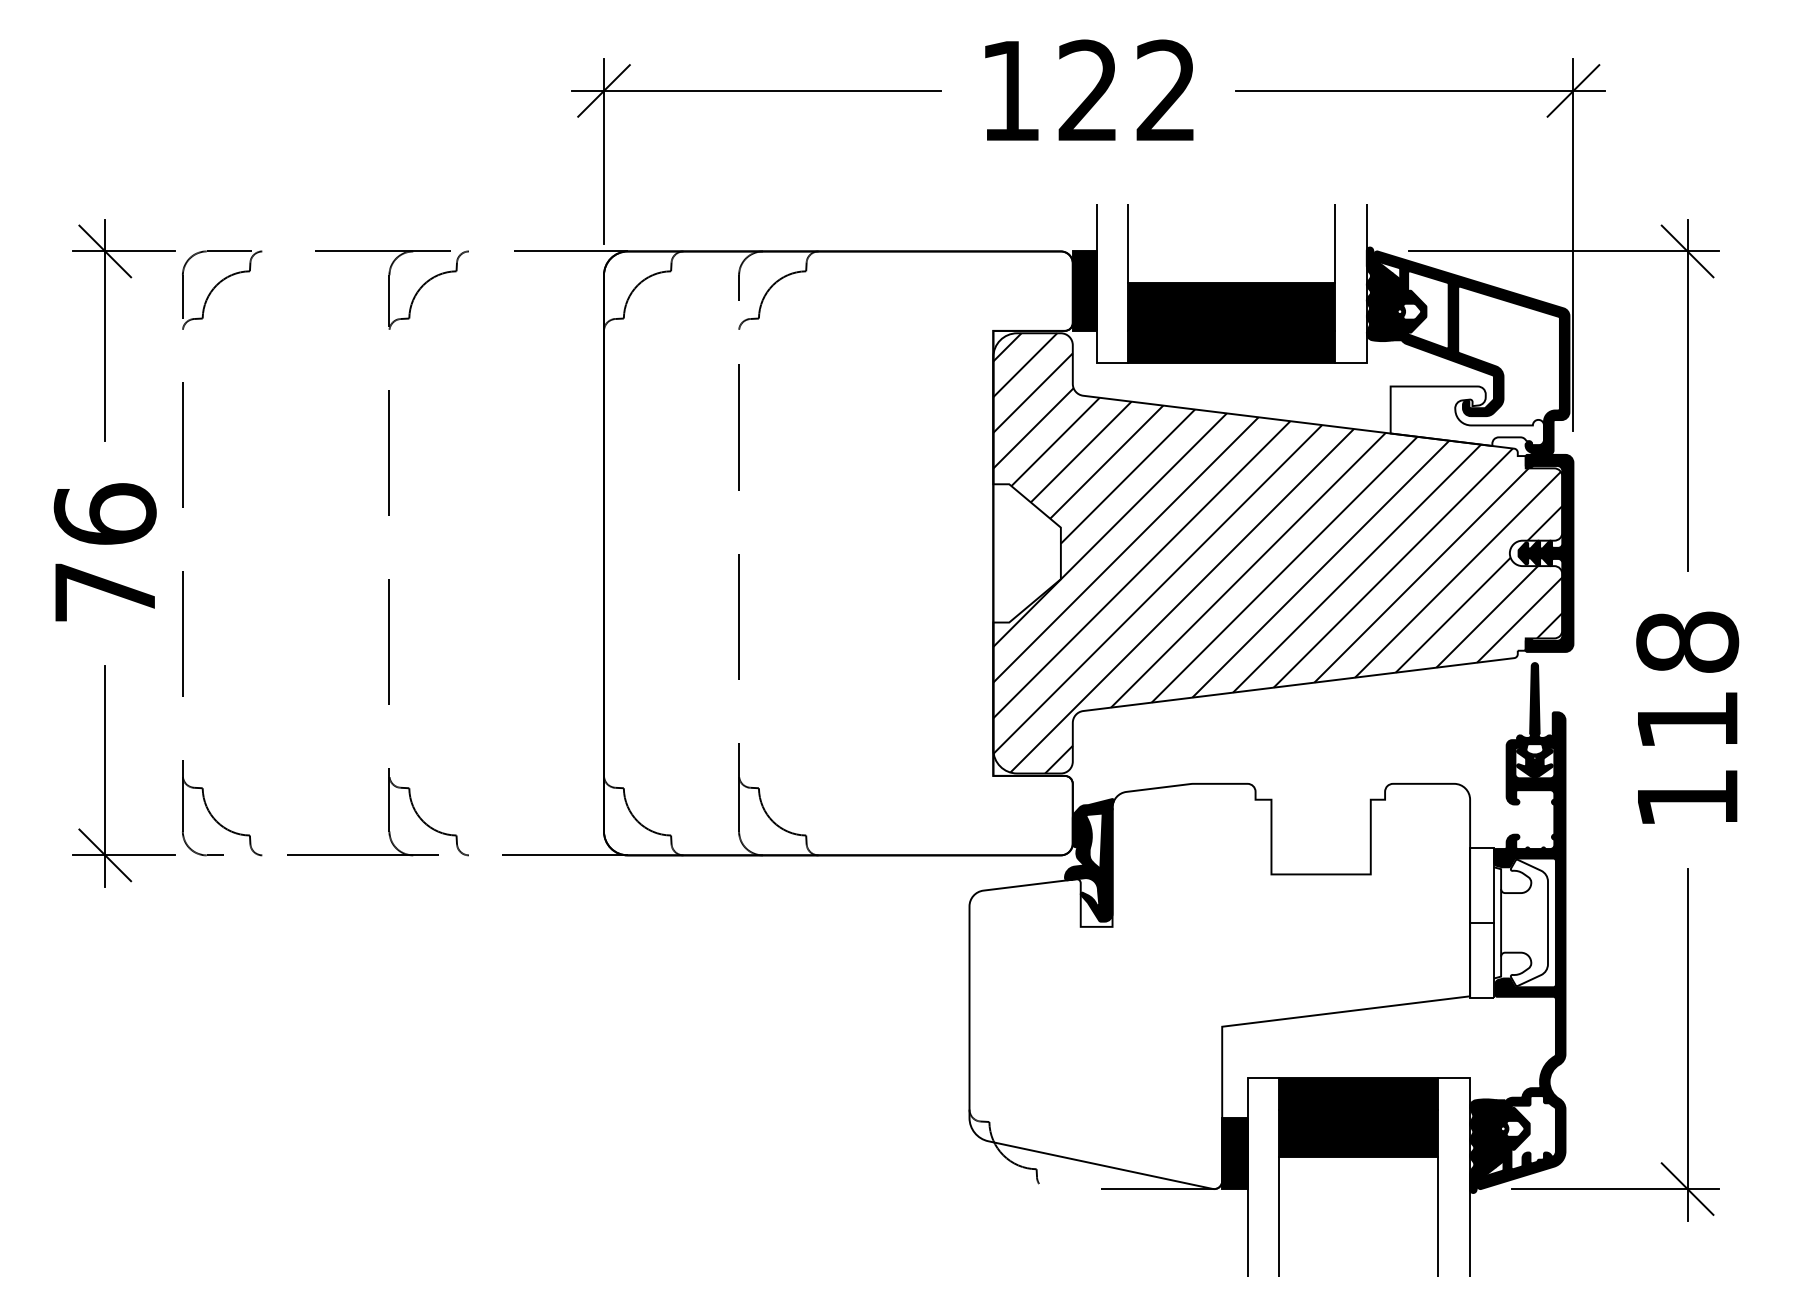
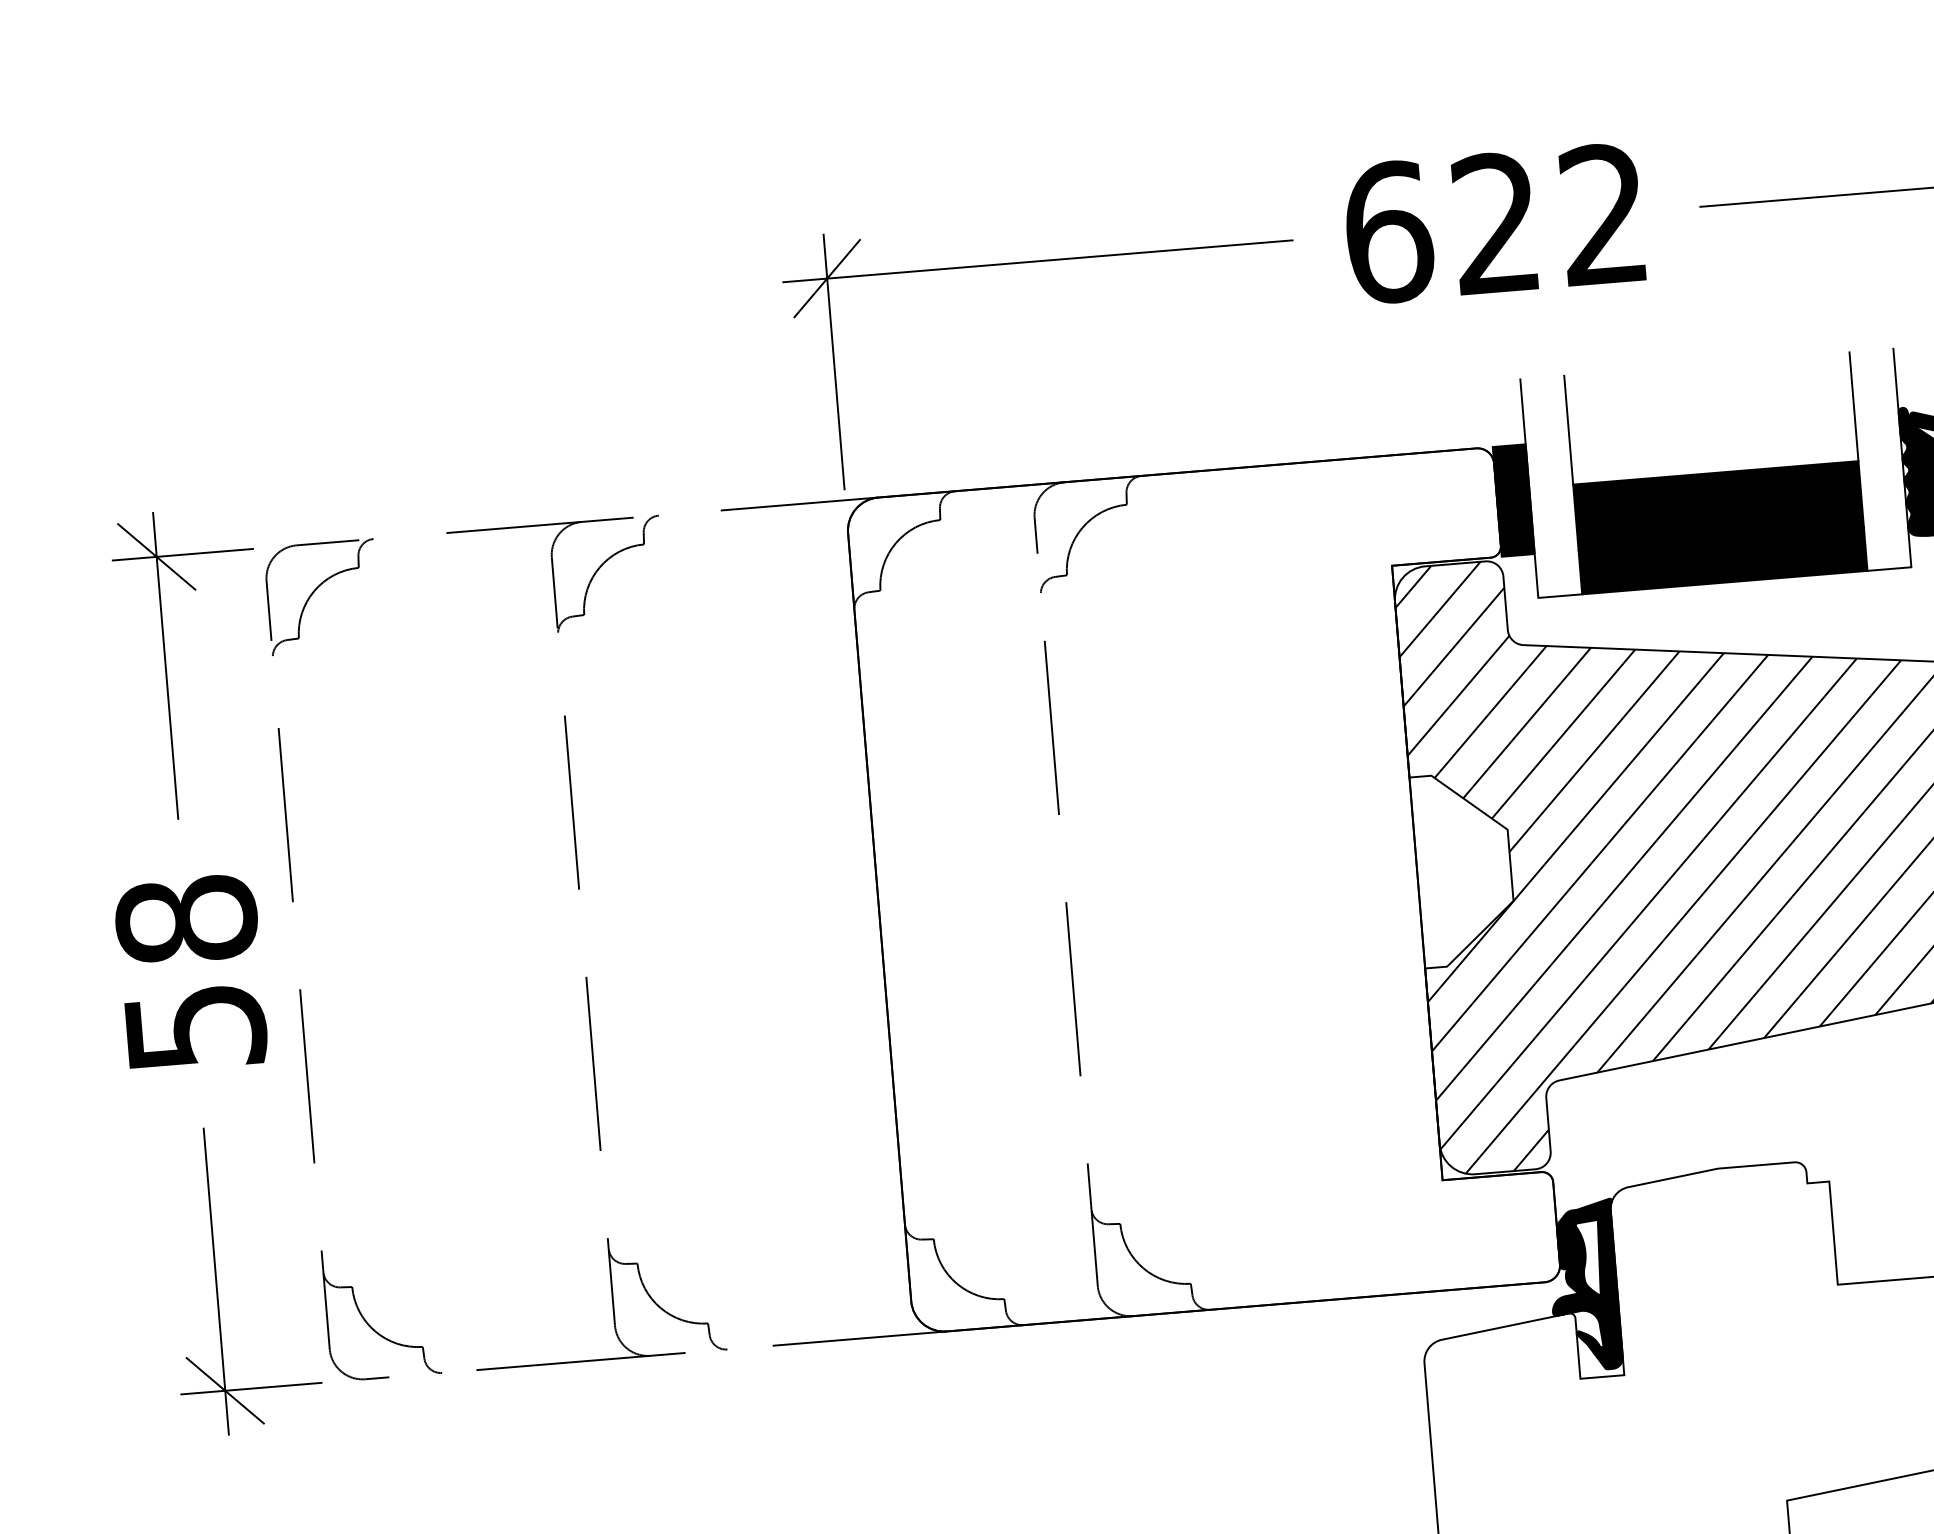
text: (1011, 90) -> (1389, 231), 122 -> 622
text: (104, 552) -> (189, 972), 76 -> 58

